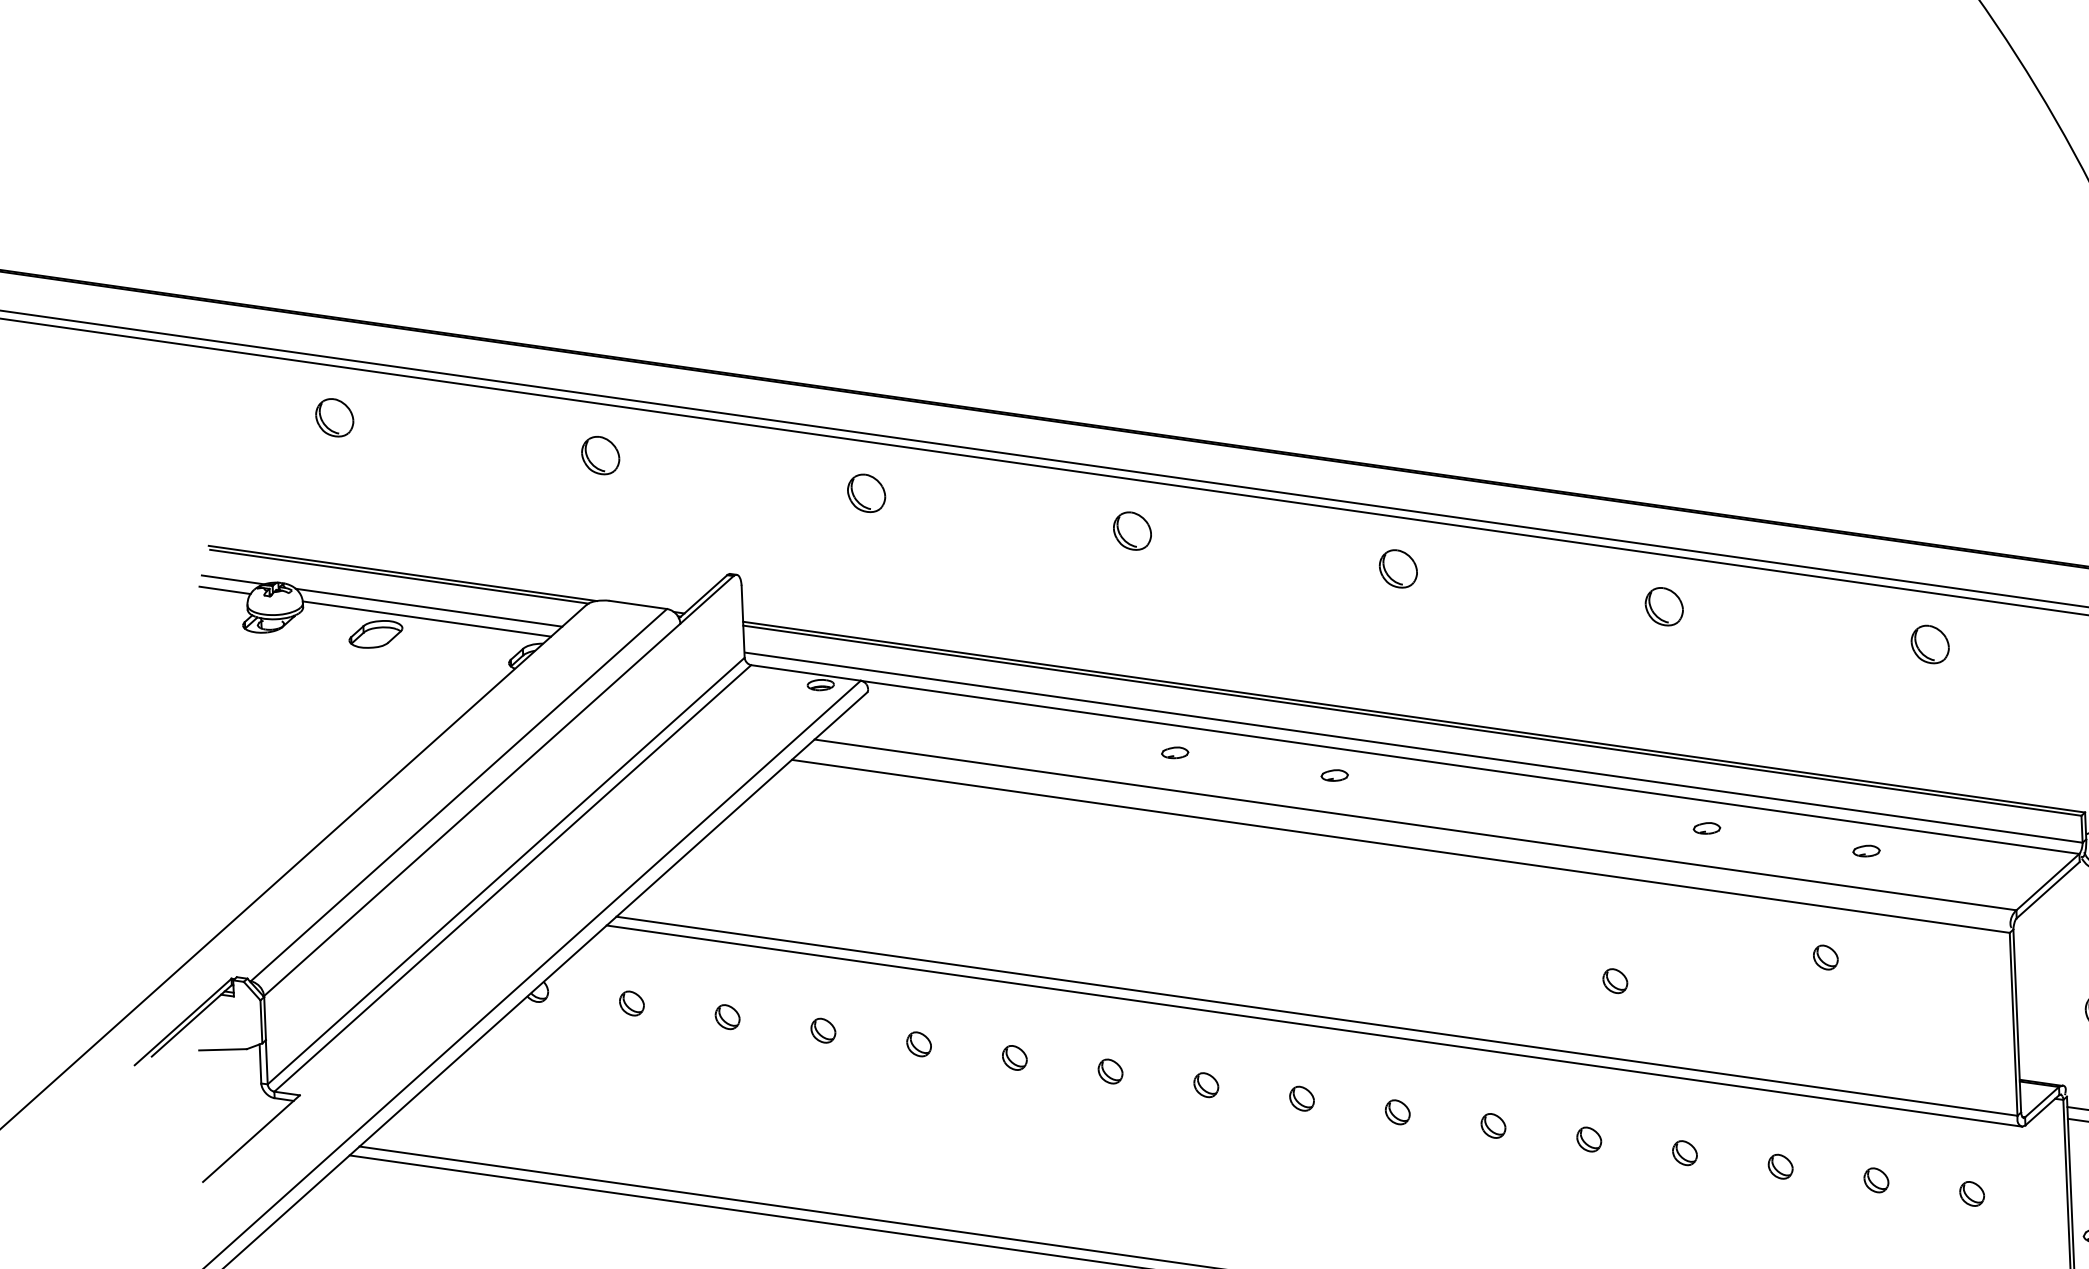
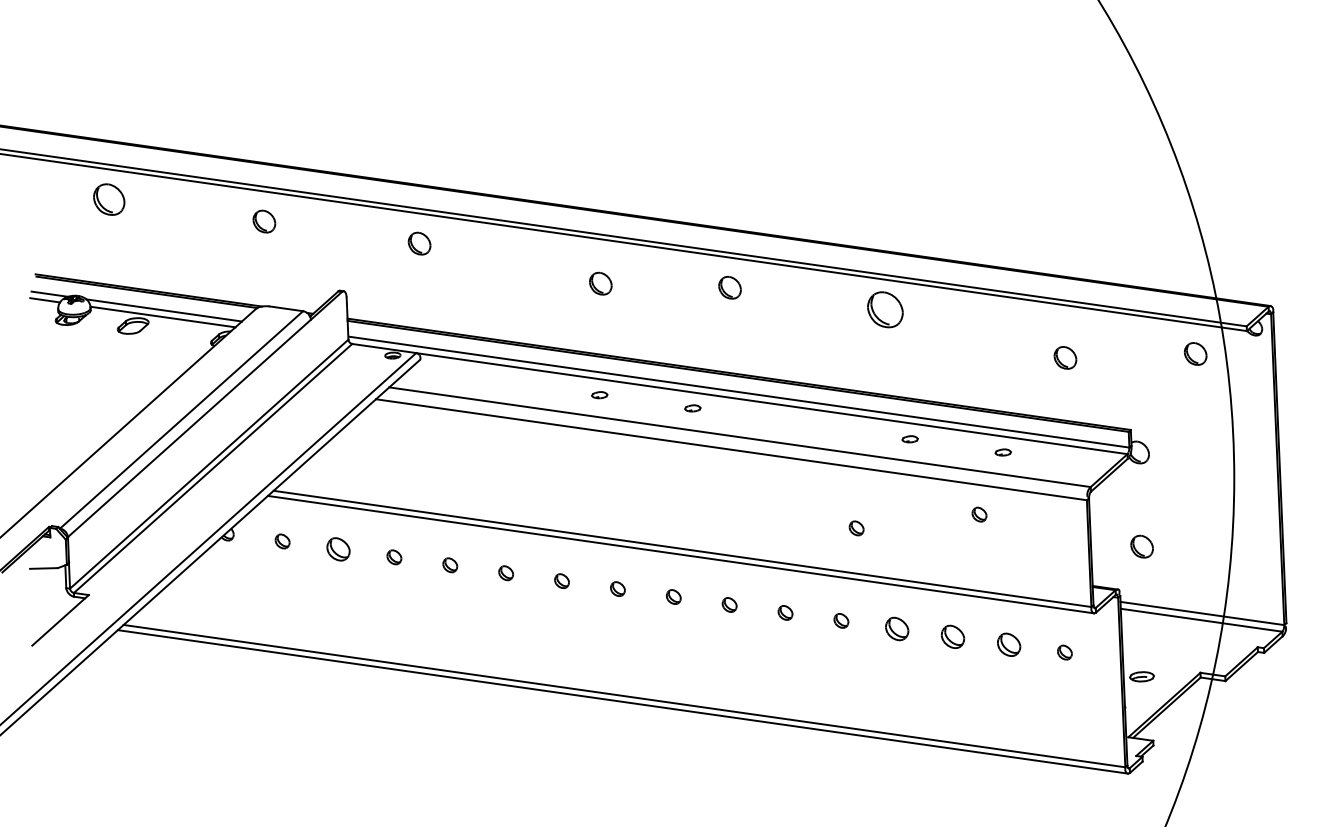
part: (333, 417) -> (108, 199), size x1.4
part: (1131, 530) -> (600, 283), moved
part: (1663, 606) -> (884, 309), size x1.6
part: (1930, 643) -> (1065, 357), moved
part: (727, 1017) -> (338, 549), size x1.6
part: (1685, 1152) -> (897, 628), size x1.6
part: (1781, 1166) -> (953, 636), size x1.6
part: (1875, 1180) -> (1008, 644), size x1.6

